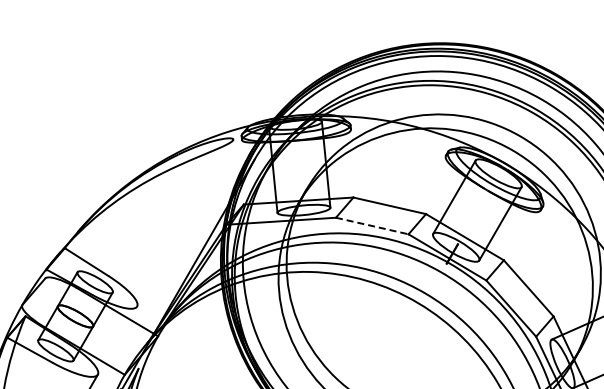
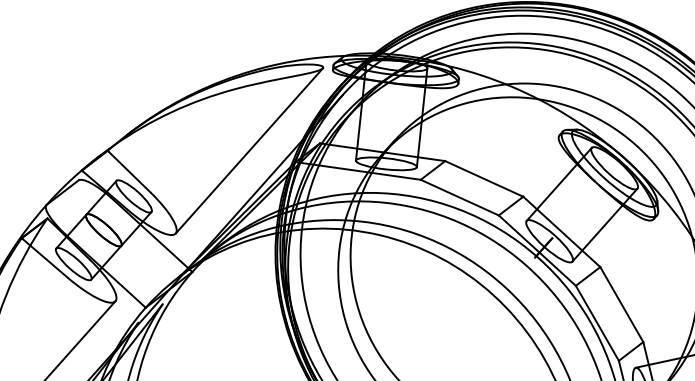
line: (185, 223) -> (249, 151), added
line: (372, 226) -> (459, 198), dashed -> solid

